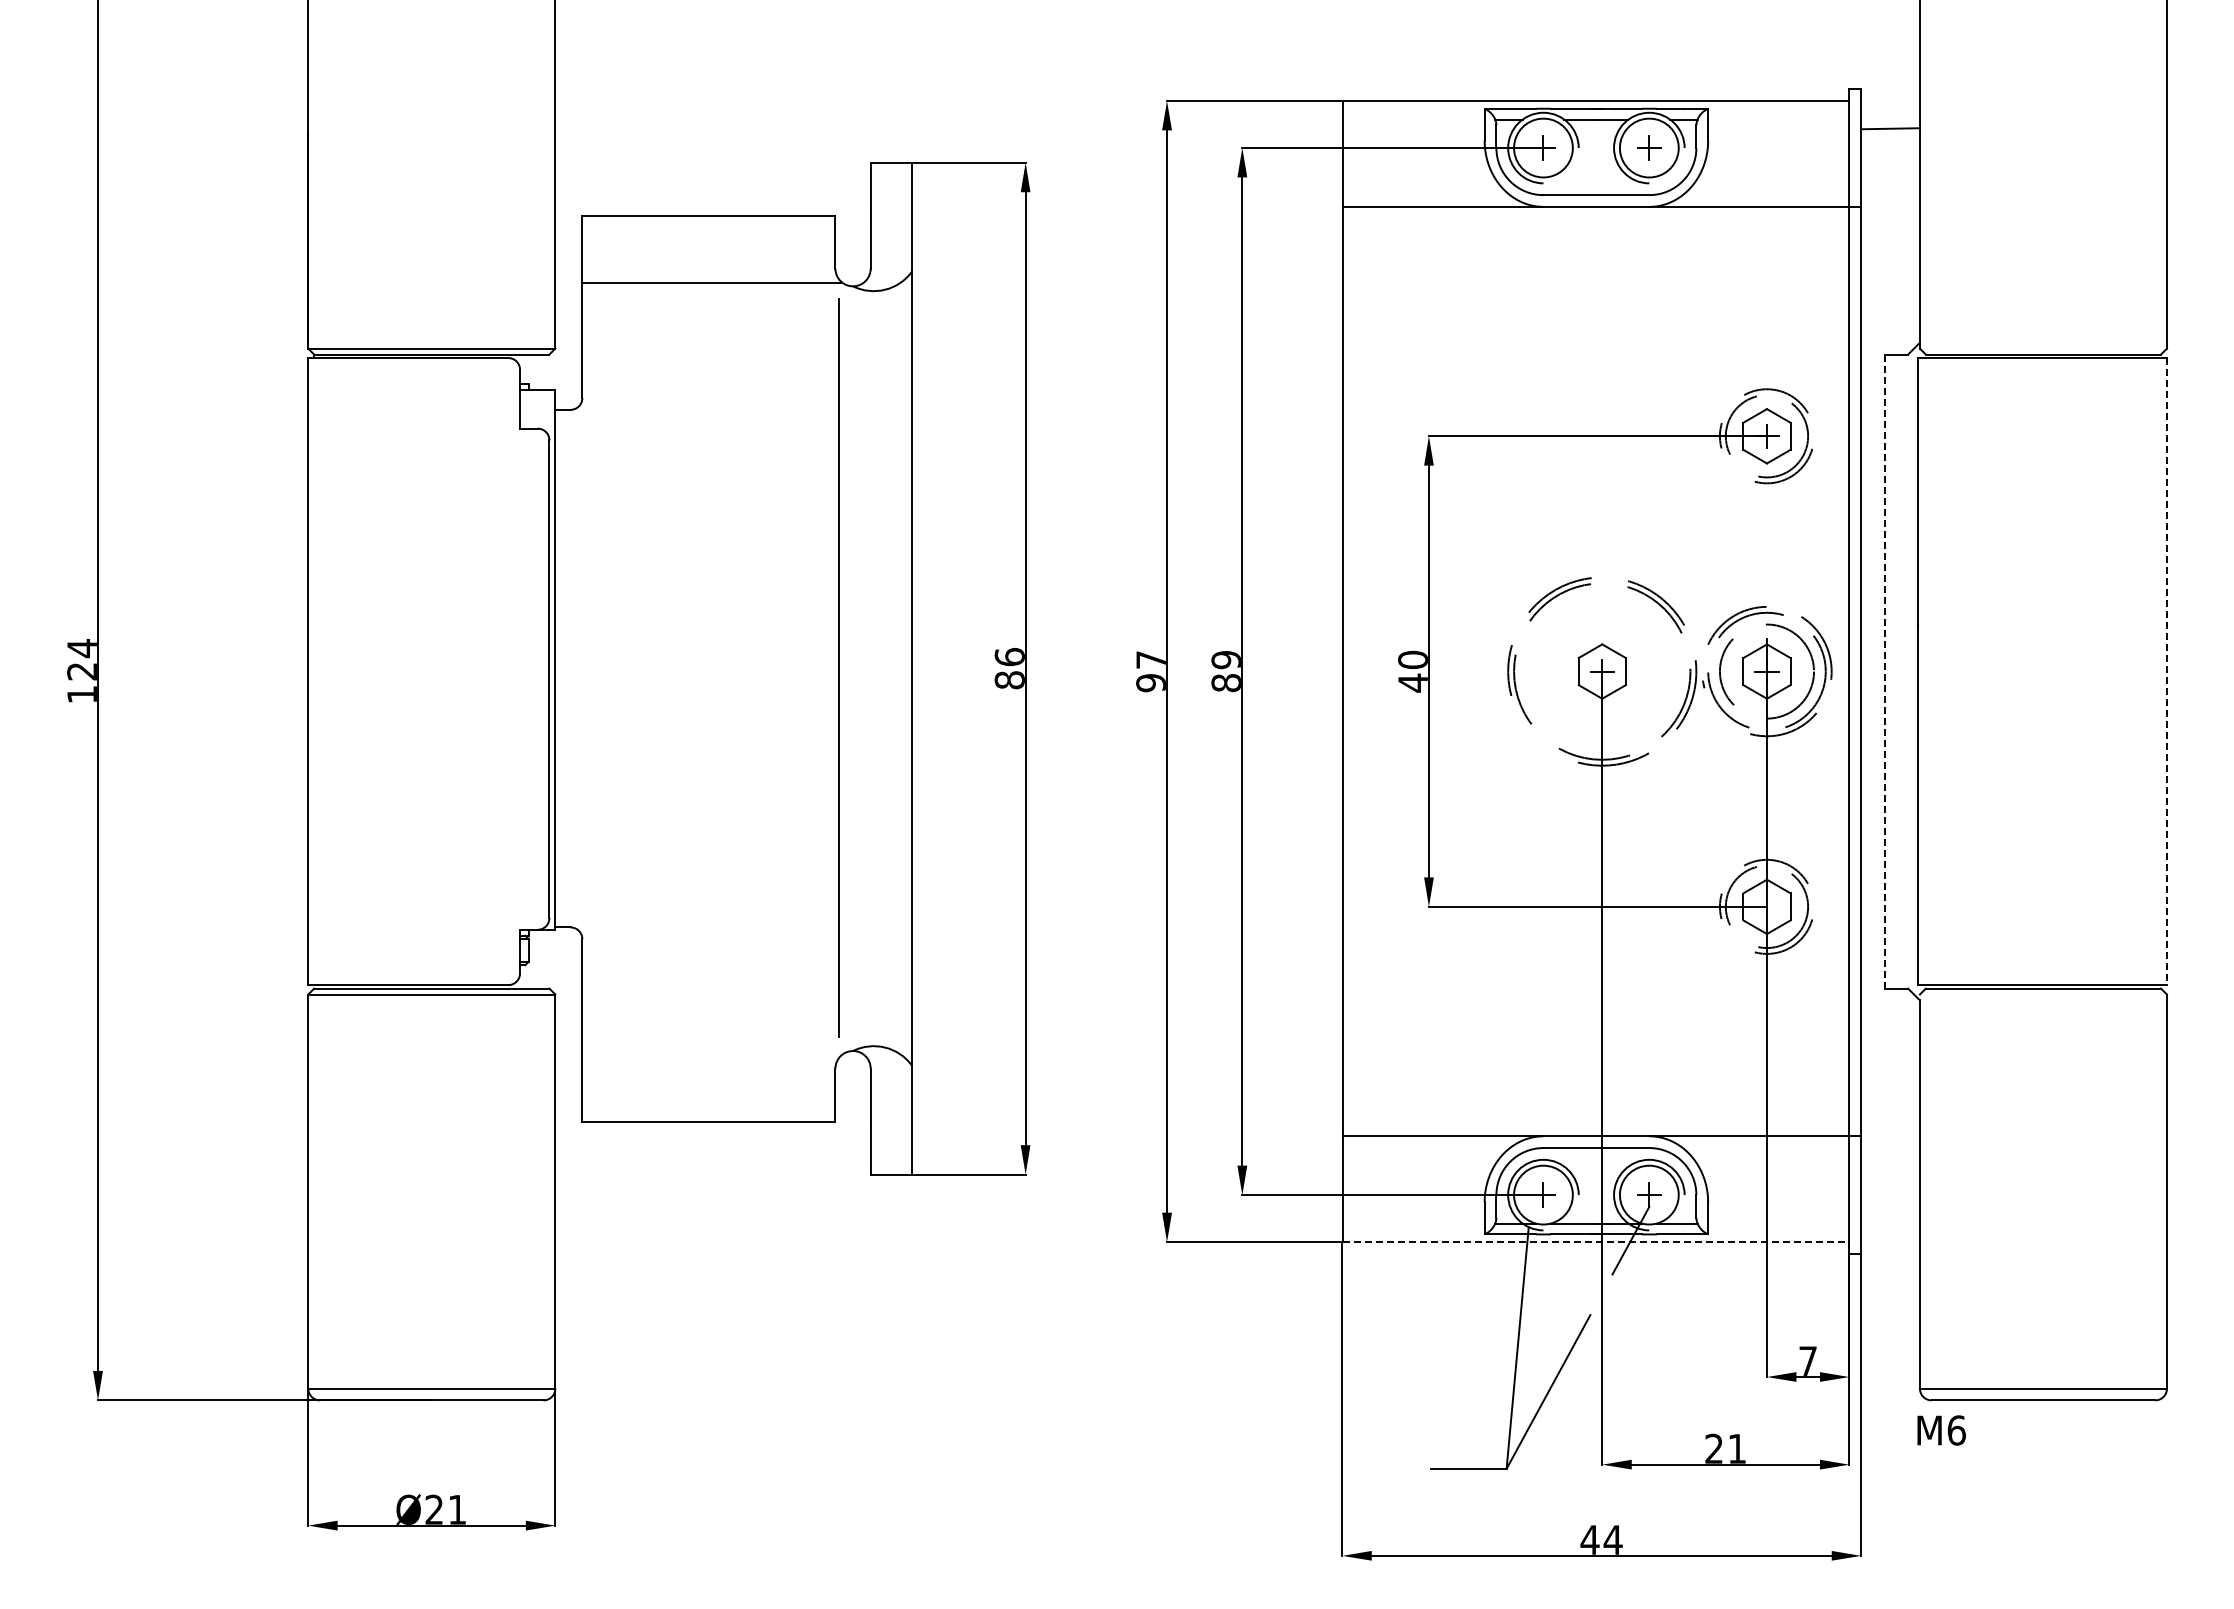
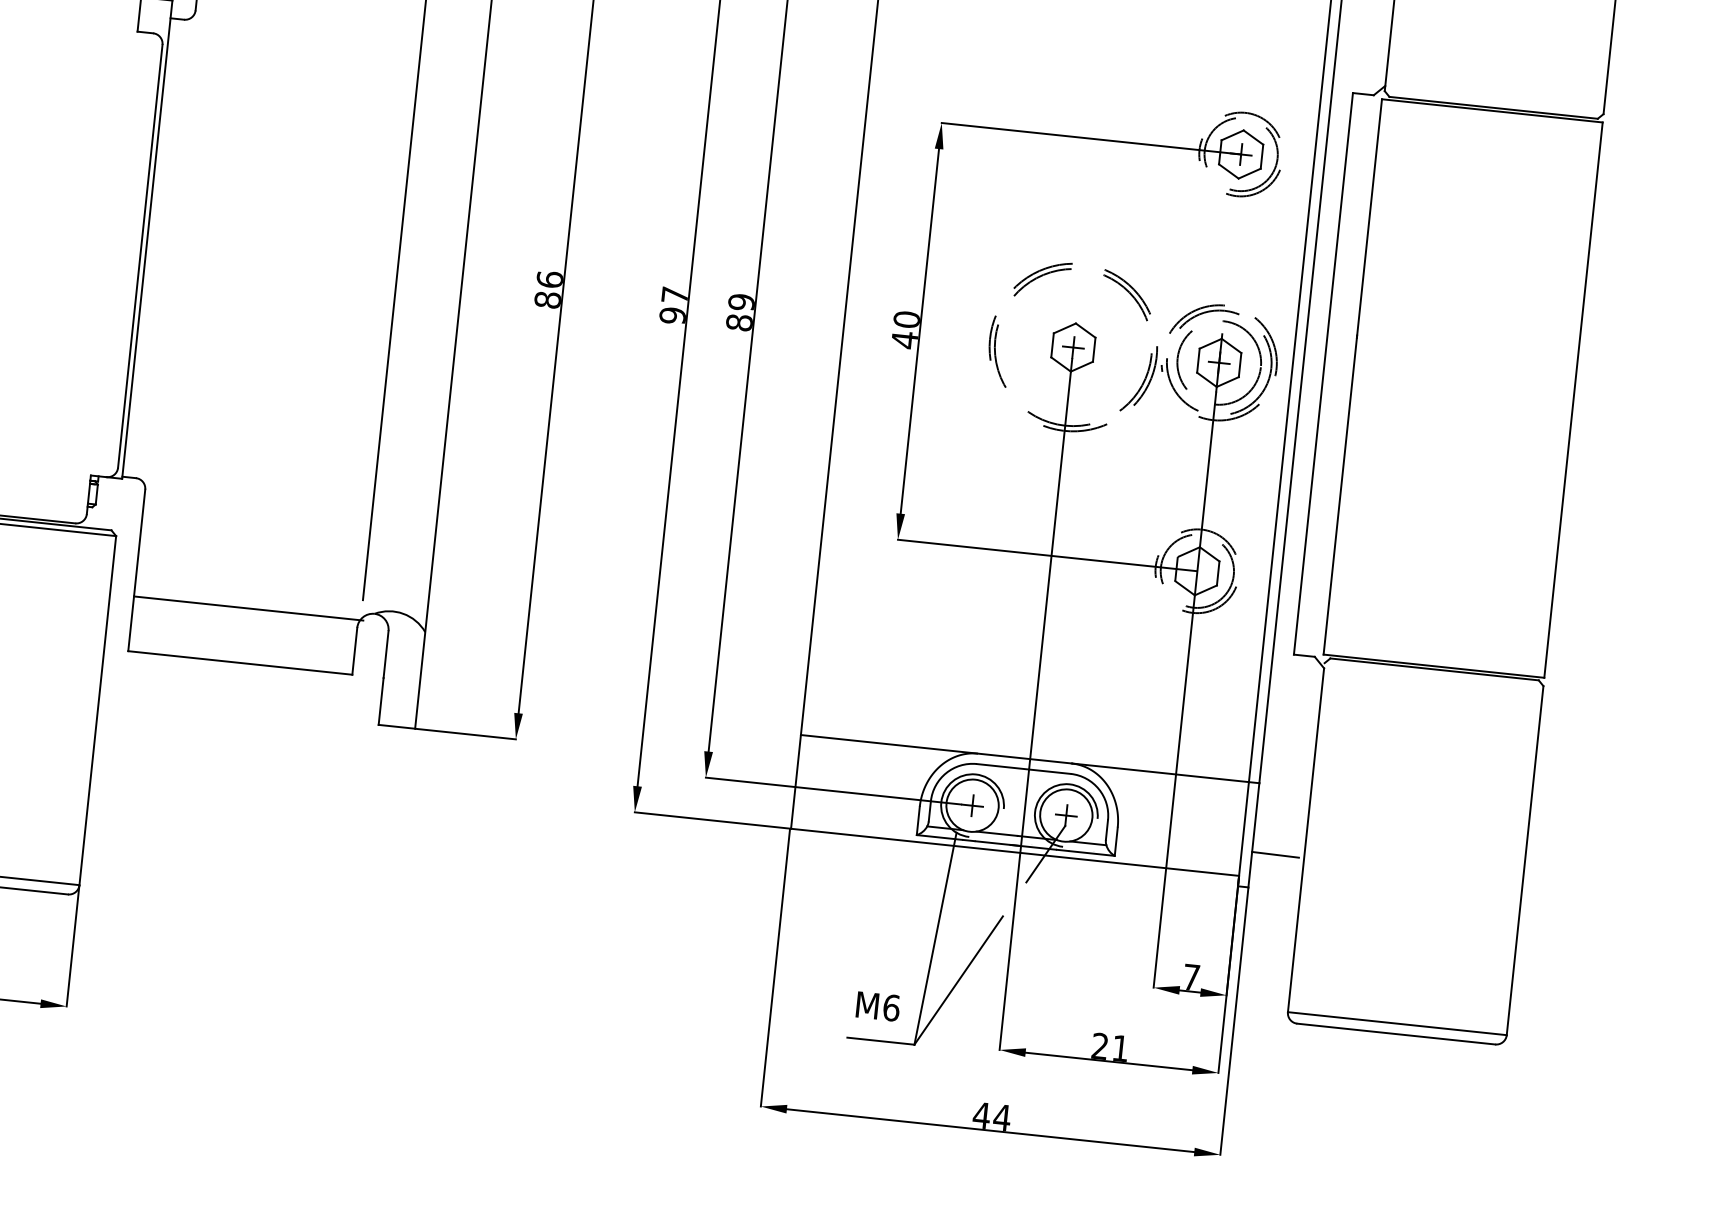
line: (2166, 671) -> (1573, 400), dashed -> solid
line: (1884, 672) -> (1323, 374), dashed -> solid
line: (711, 1059) -> (248, 608), added
line: (1887, 1213) -> (1275, 854), added
line: (1596, 1242) -> (1015, 852), dashed -> solid
text: (1941, 1430) -> (878, 1006), moved

